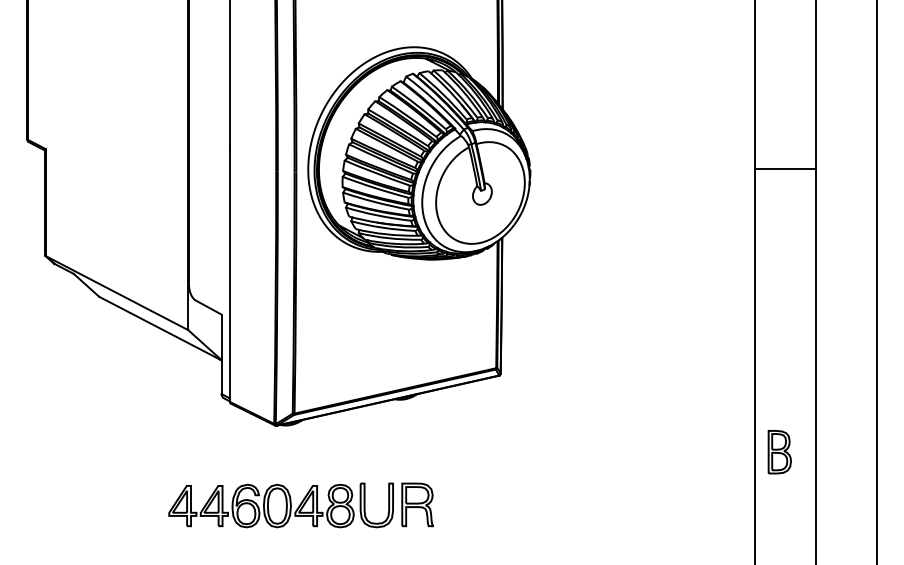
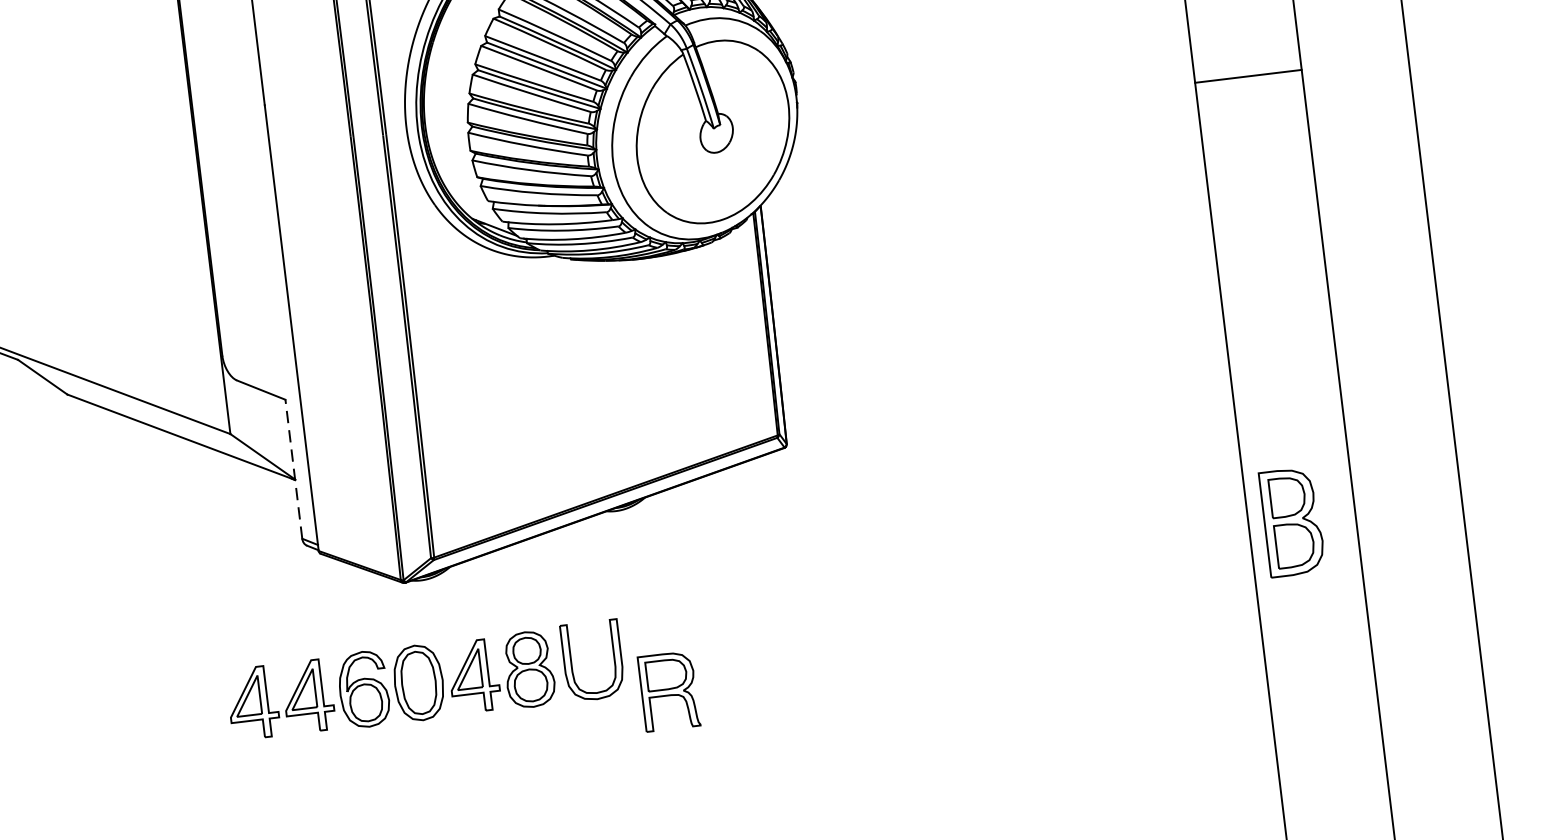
line: (785, 169) -> (1248, 76), moved
line: (221, 354) -> (293, 469), solid -> dashed
part: (779, 452) -> (1291, 523), size x1.4
part: (280, 505) -> (424, 681), moved

